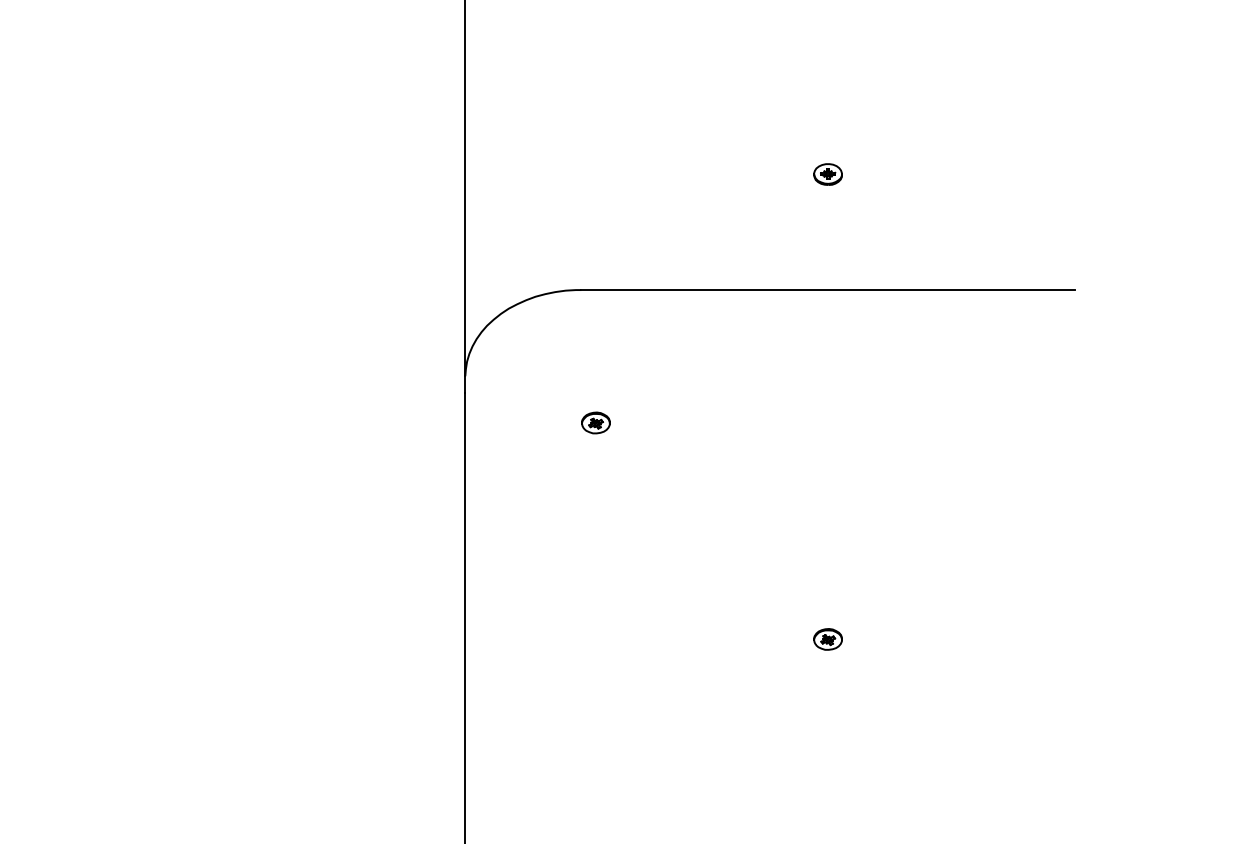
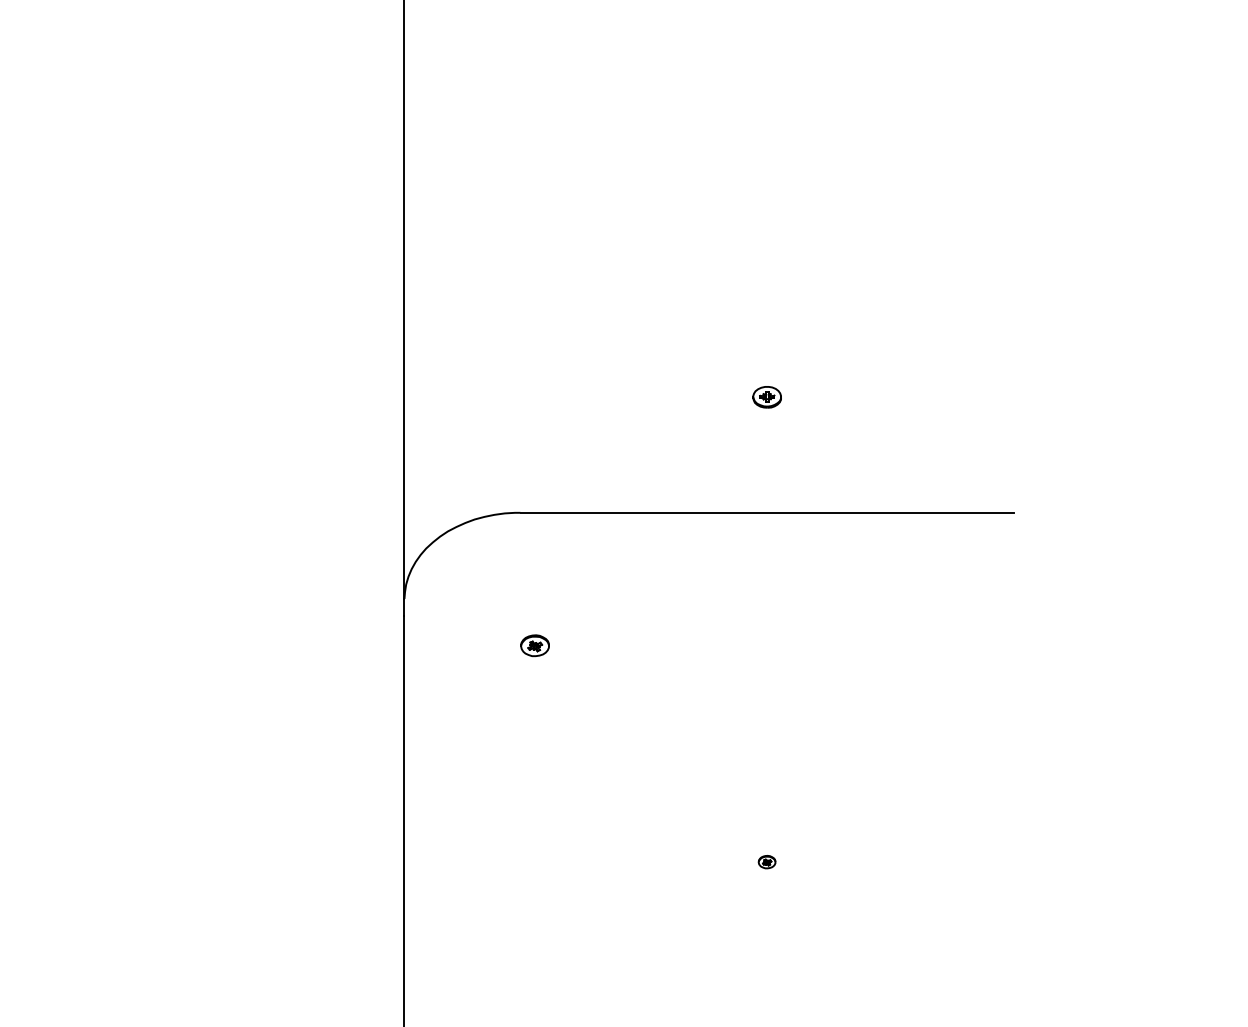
part: (827, 638) -> (766, 861), size x0.6

